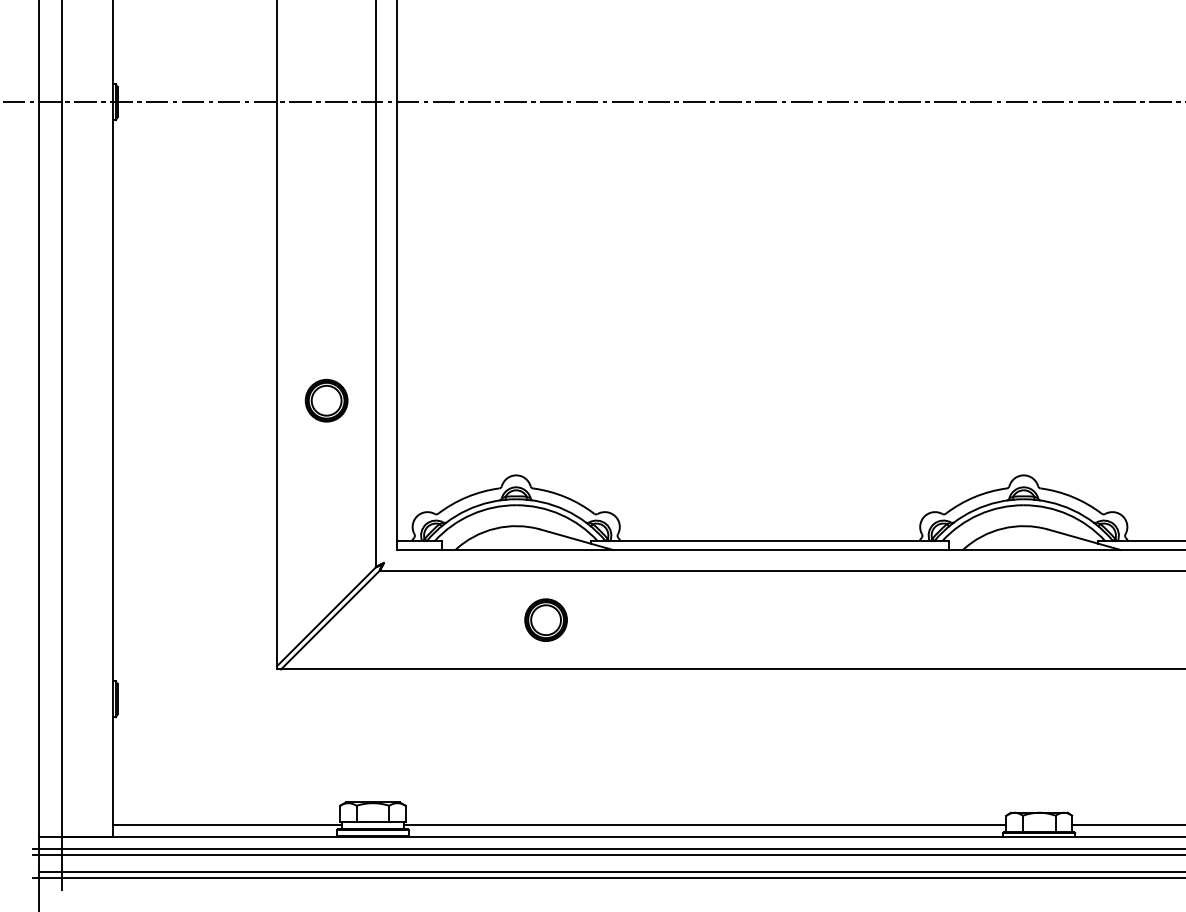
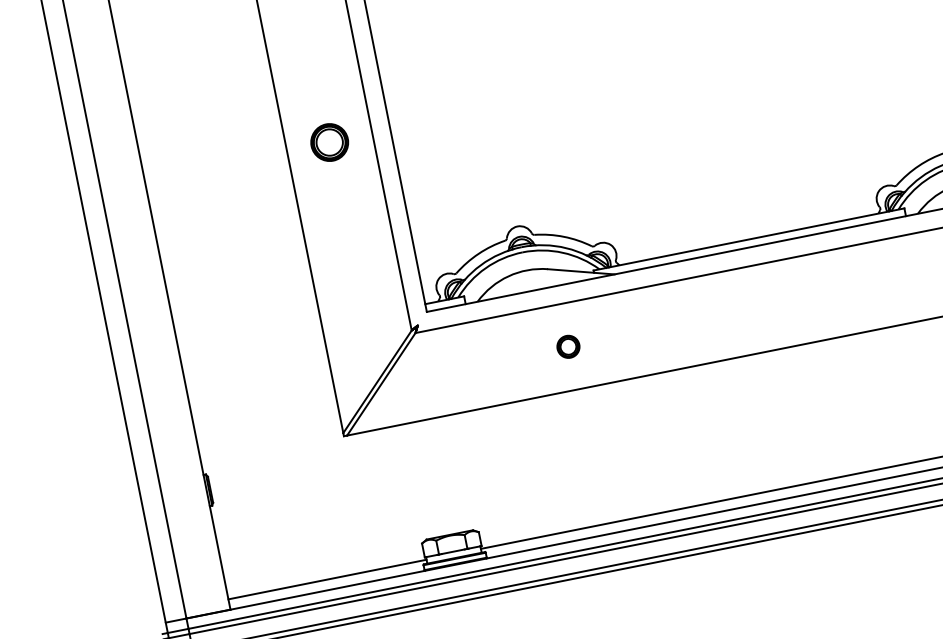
part: (326, 400) -> (329, 142), moved
part: (545, 619) -> (567, 346), size x0.6

